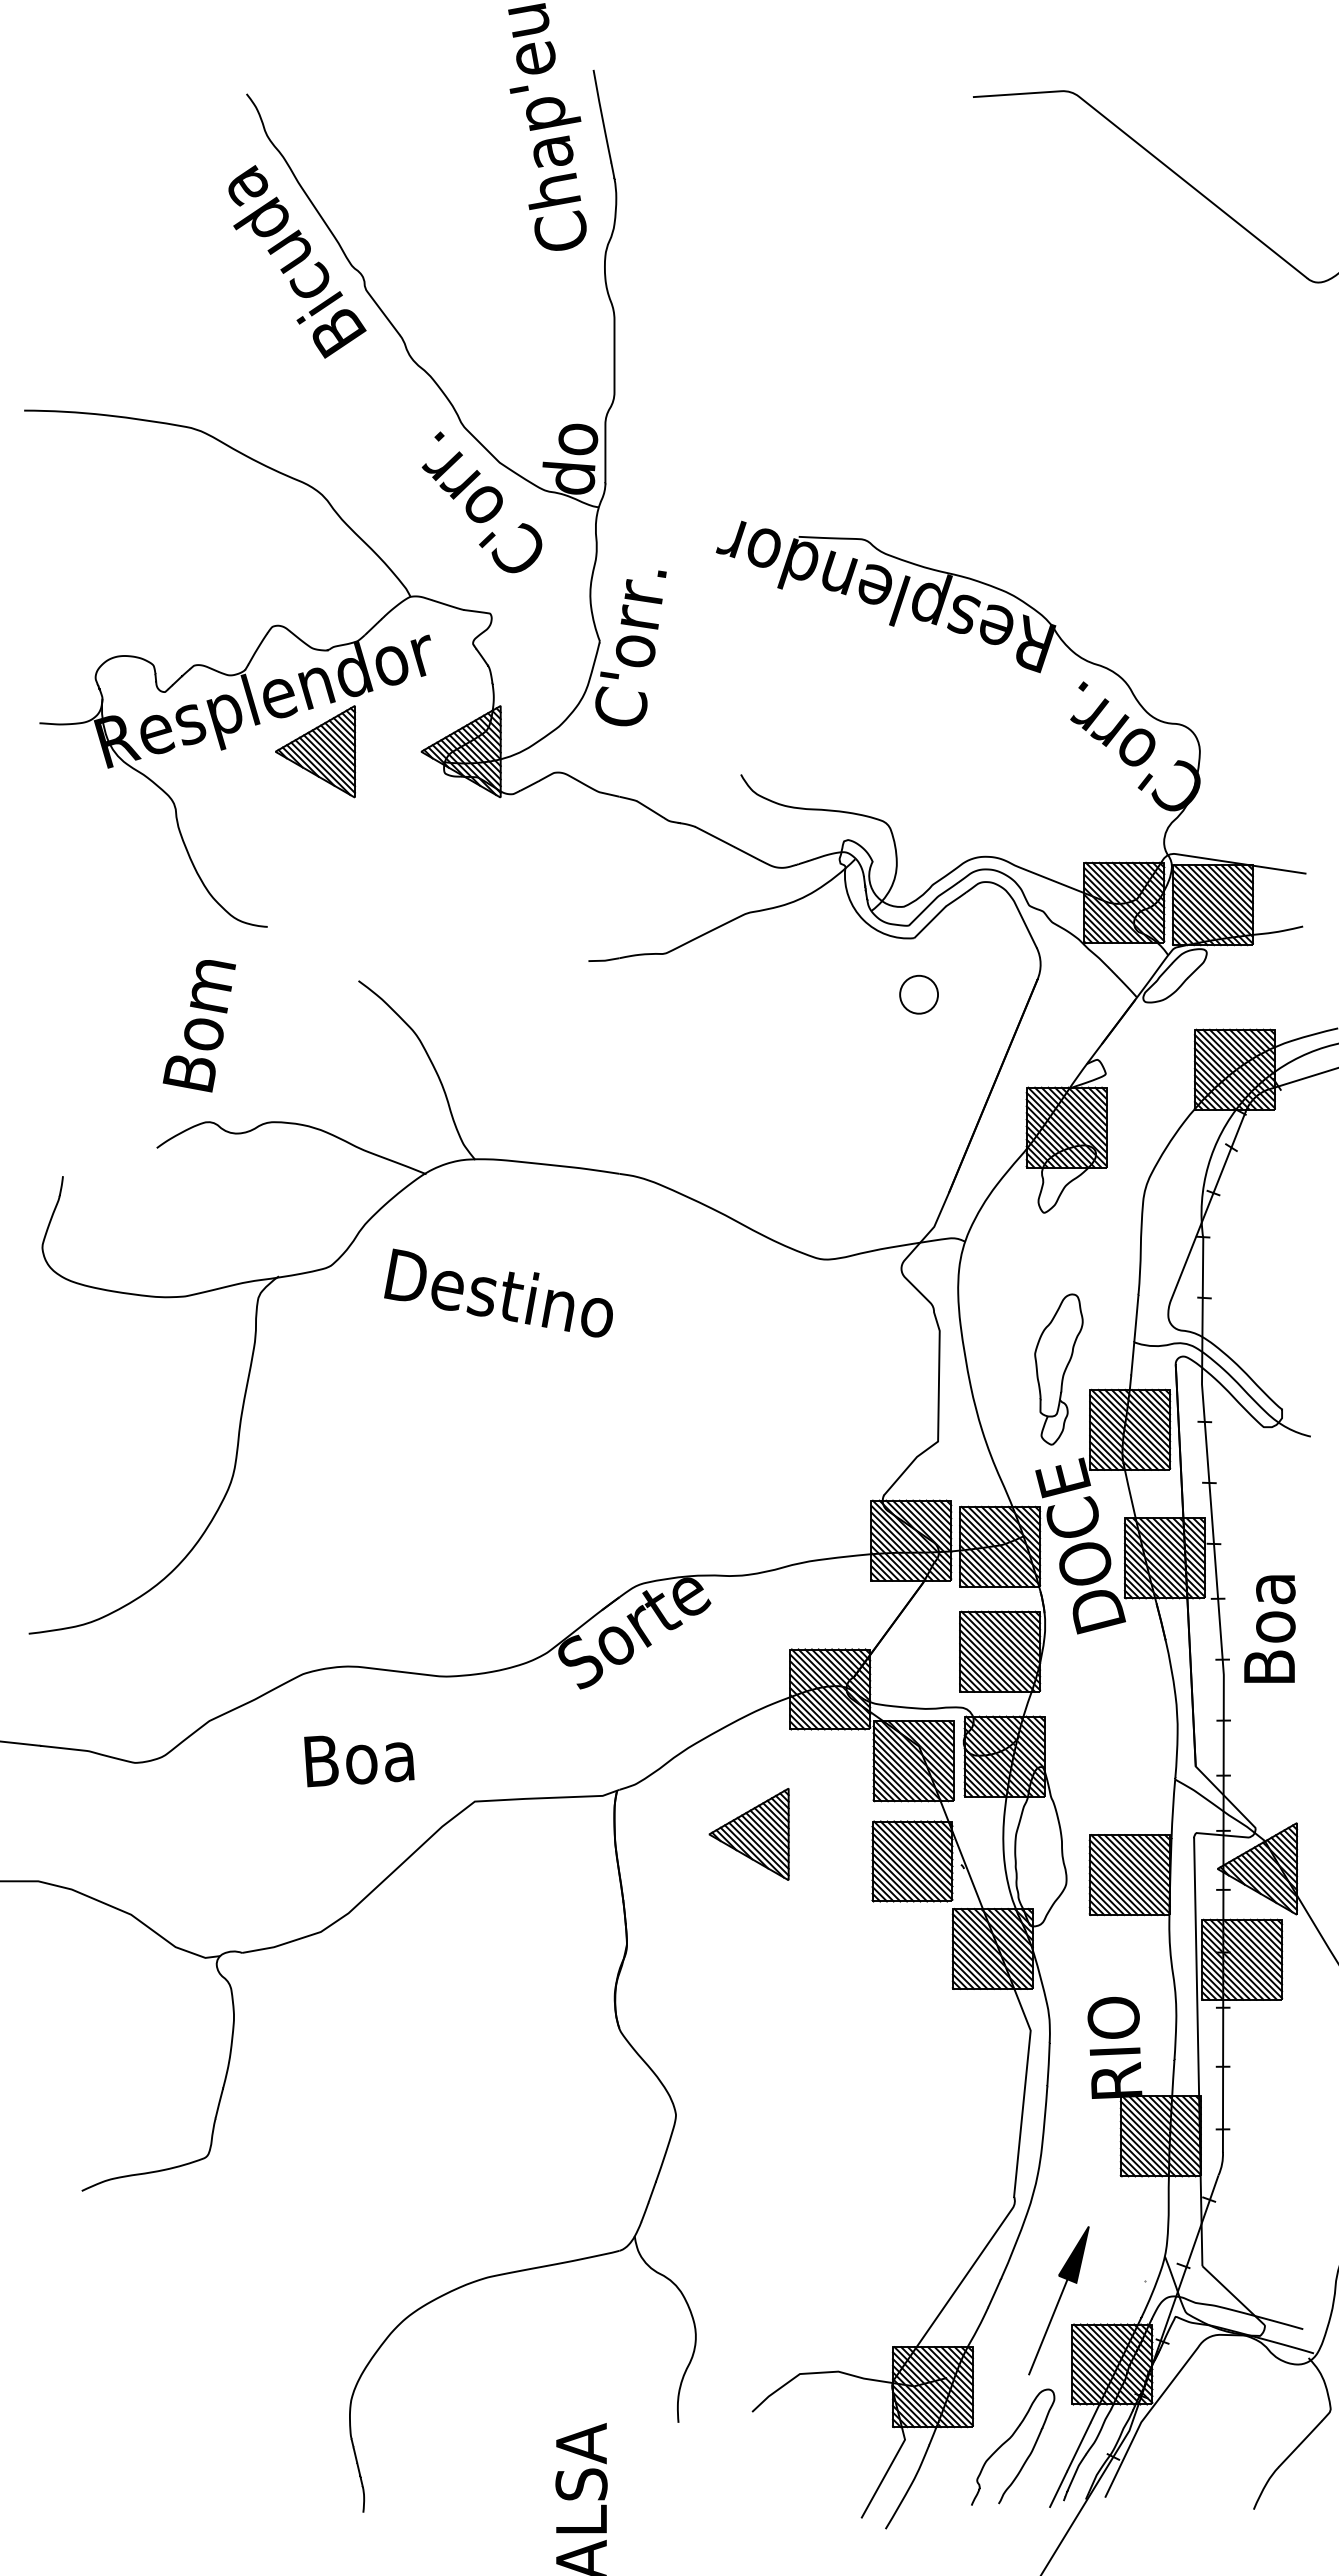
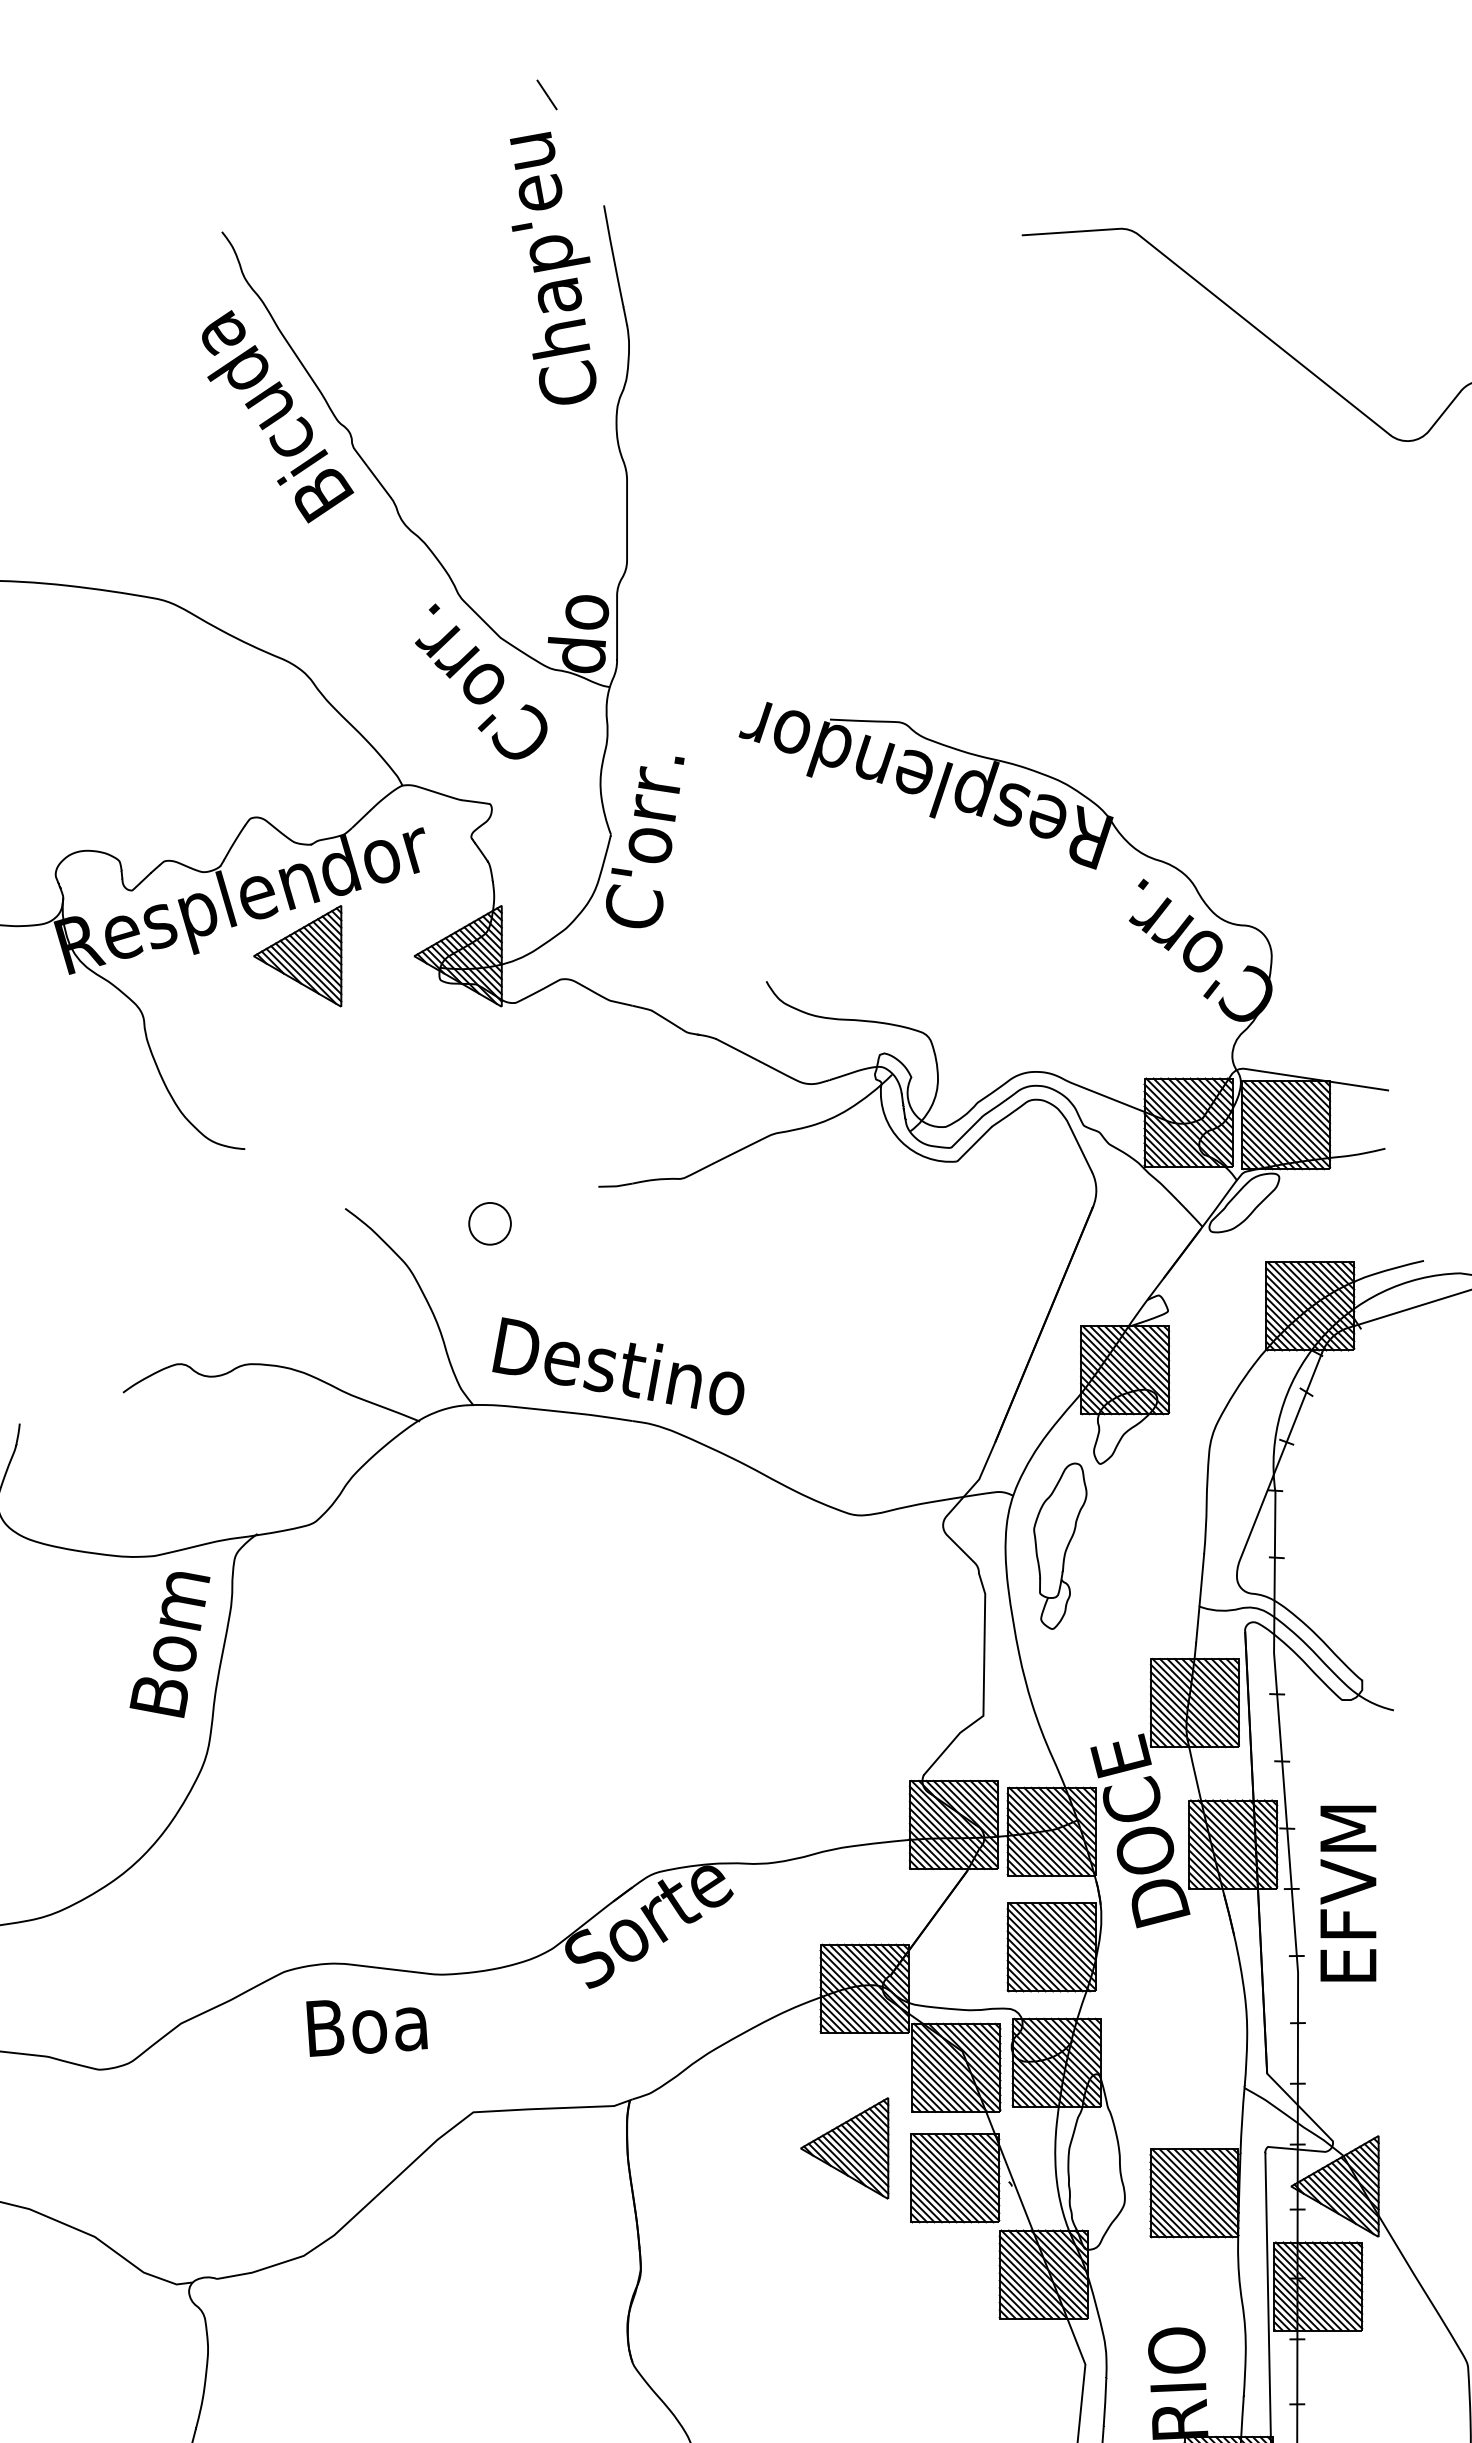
part: (918, 994) -> (489, 1223), moved
text: (198, 1026) -> (168, 1645), moved
text: (498, 1292) -> (618, 1365), moved
part: (1058, 1369) -> (1059, 1546), moved
text: (1269, 1599) -> (1348, 1889), Boa -> EFVM
text: (359, 1761) -> (367, 2028), moved
part: (748, 1834) -> (844, 2148), moved

